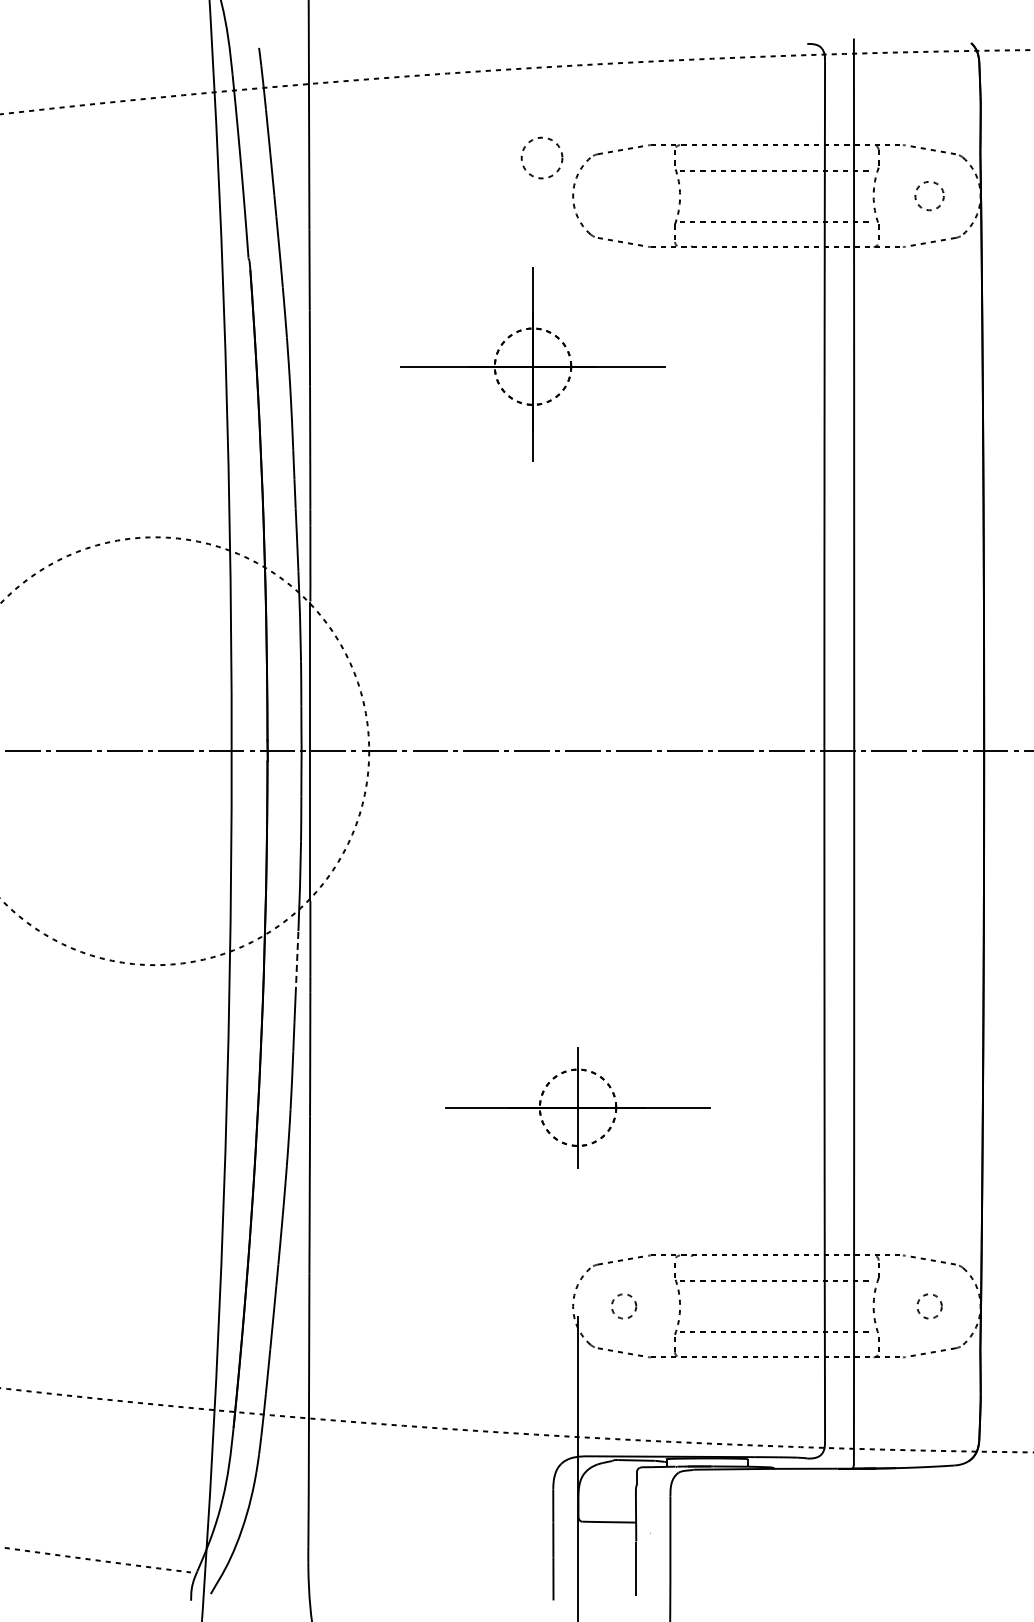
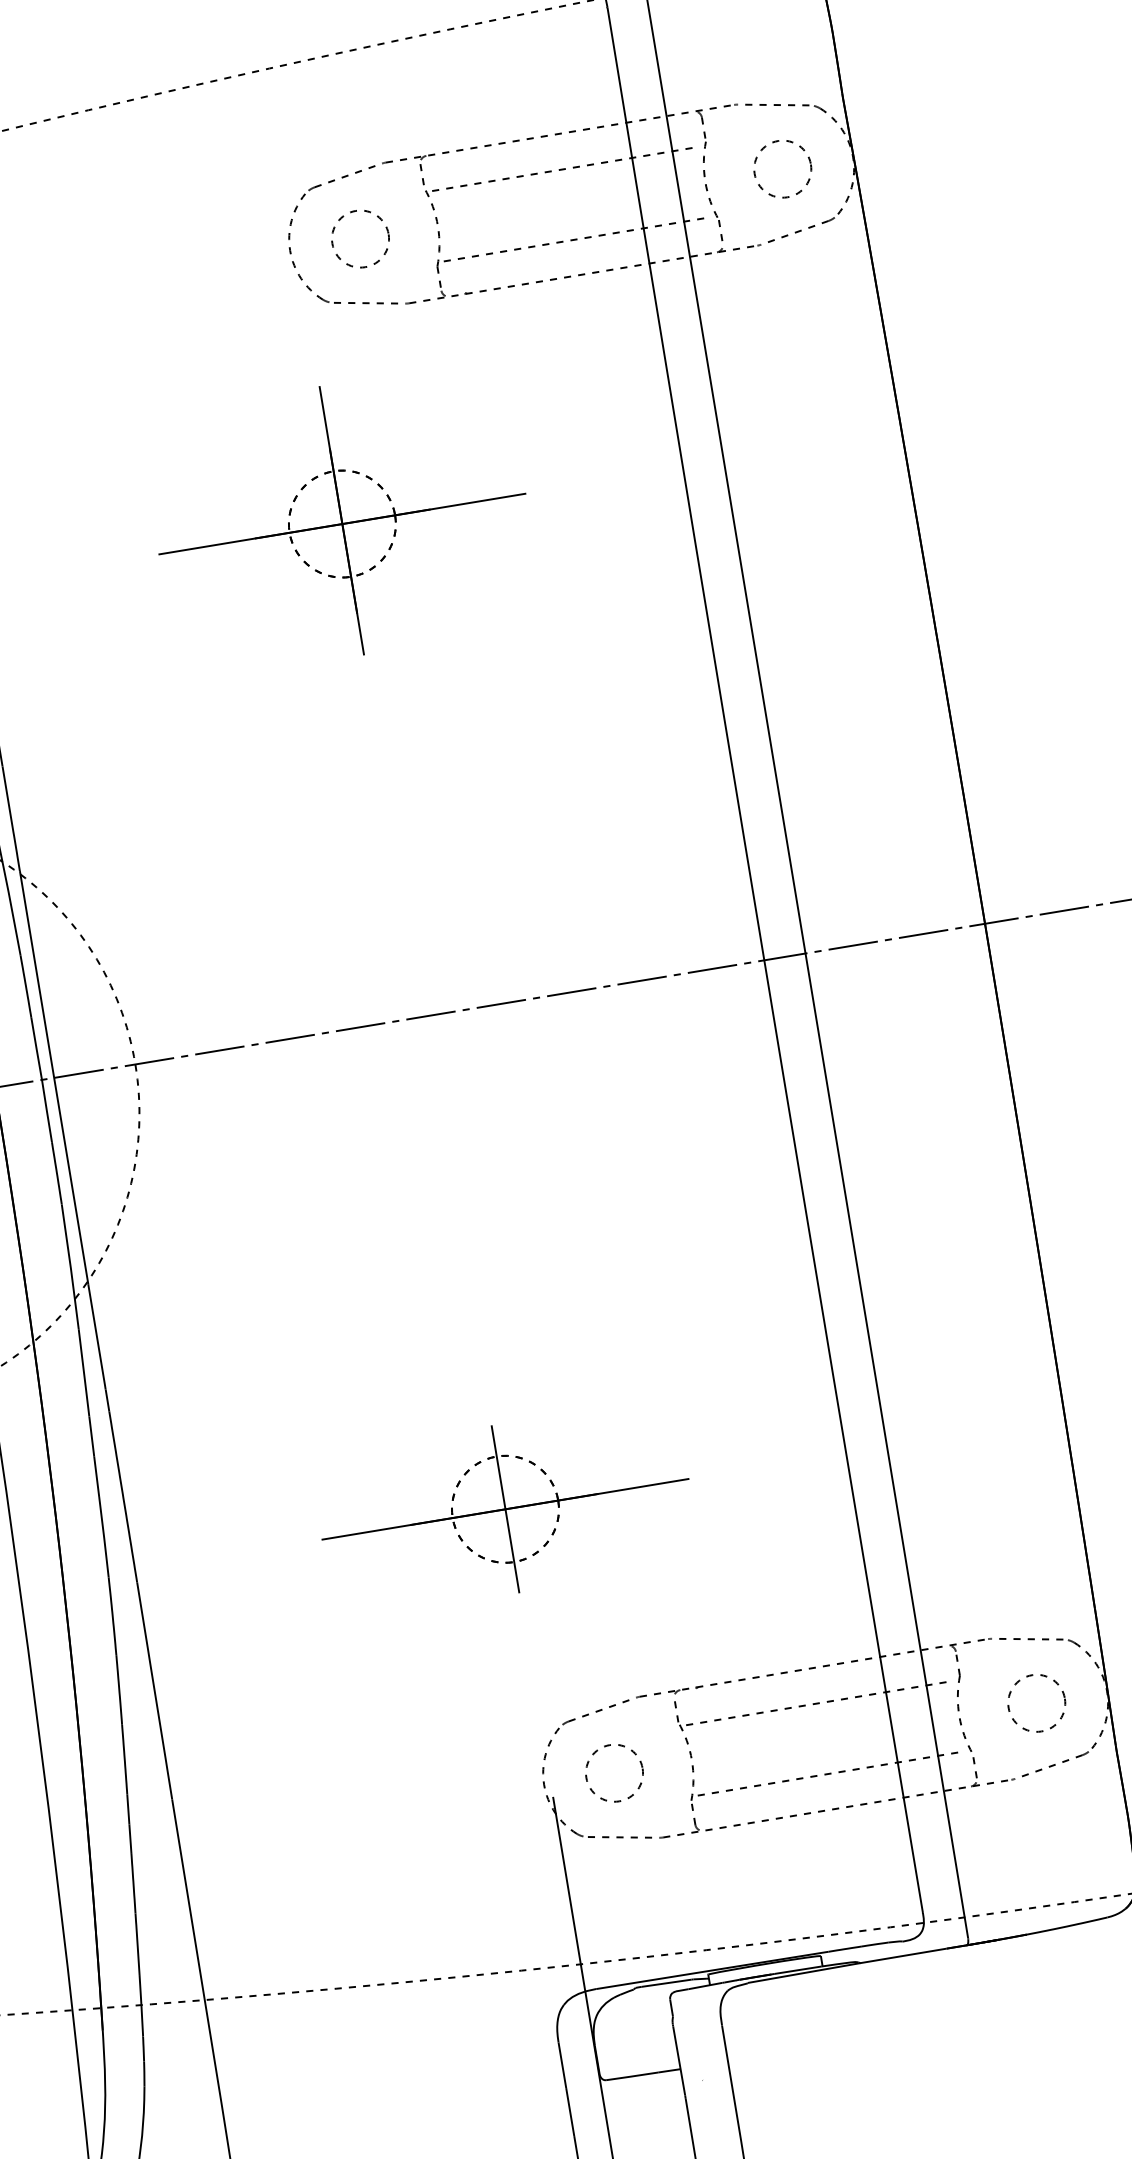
circle: (541, 157) -> (359, 238), moved
circle: (929, 195) -> (782, 168), size x1.43
part: (532, 364) -> (341, 521), moved
line: (297, 962) -> (84, 1372), dashed -> solid
circle: (623, 1306) -> (613, 1773), size x1.67
circle: (929, 1306) -> (1036, 1703), size x1.67

